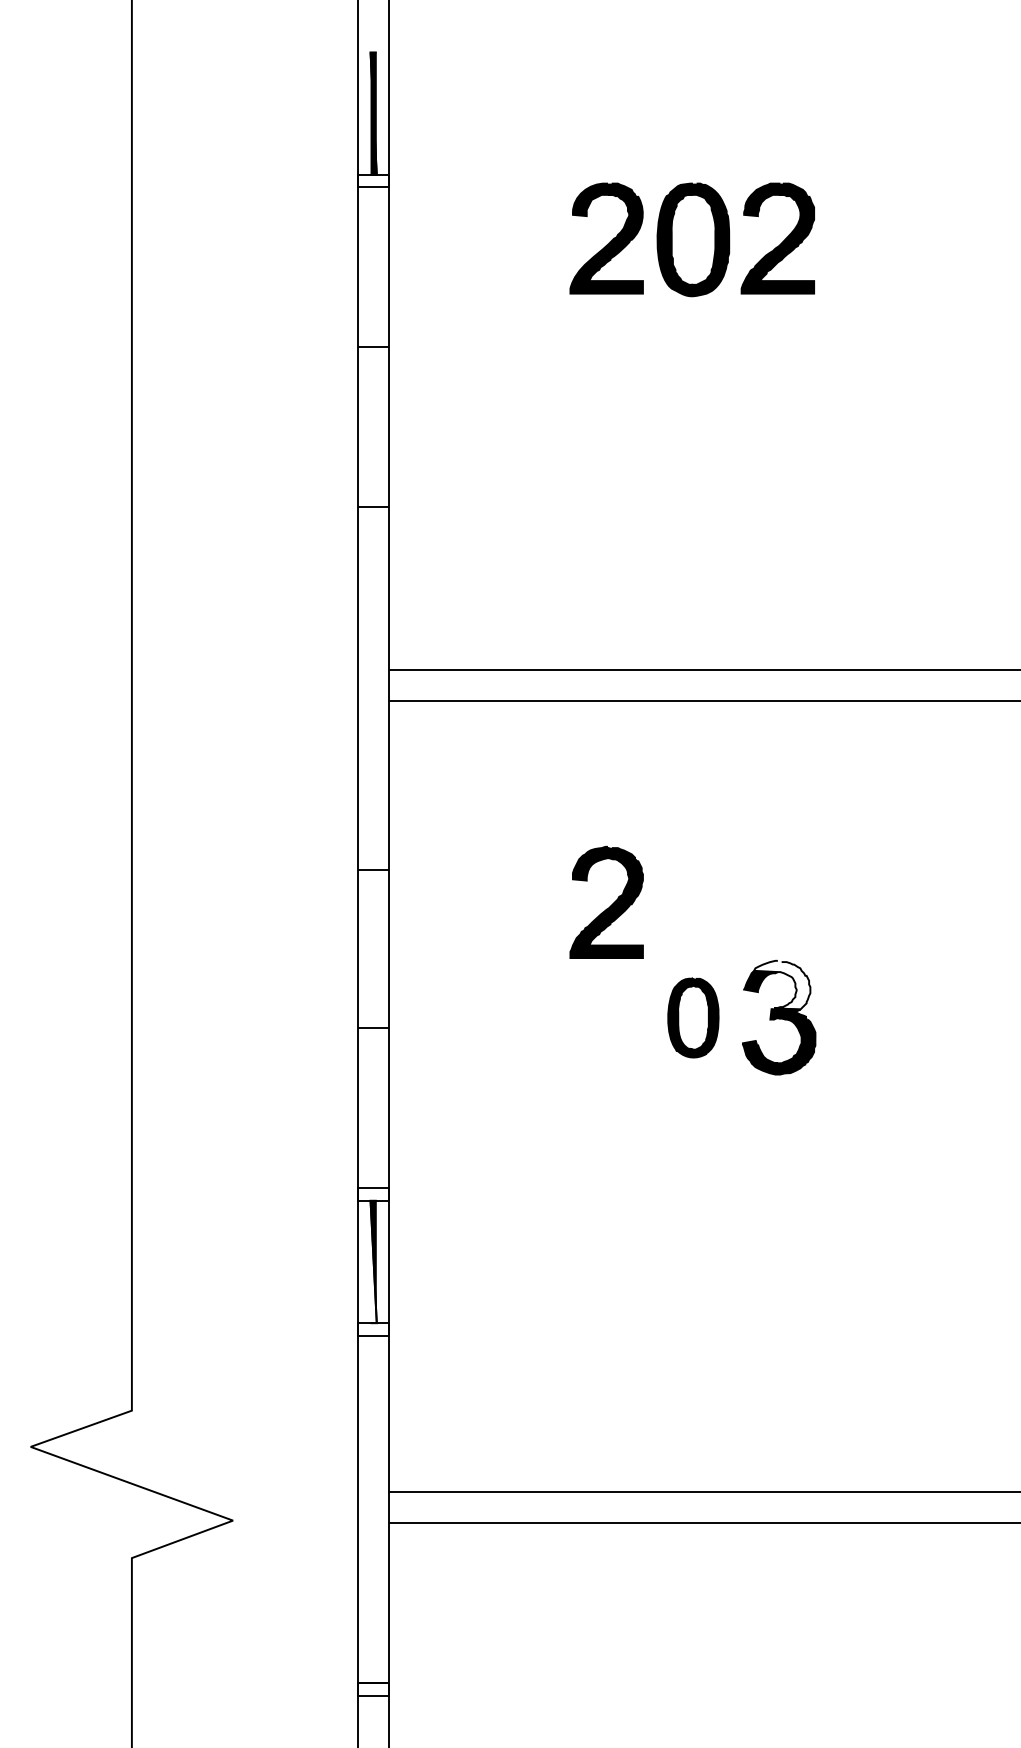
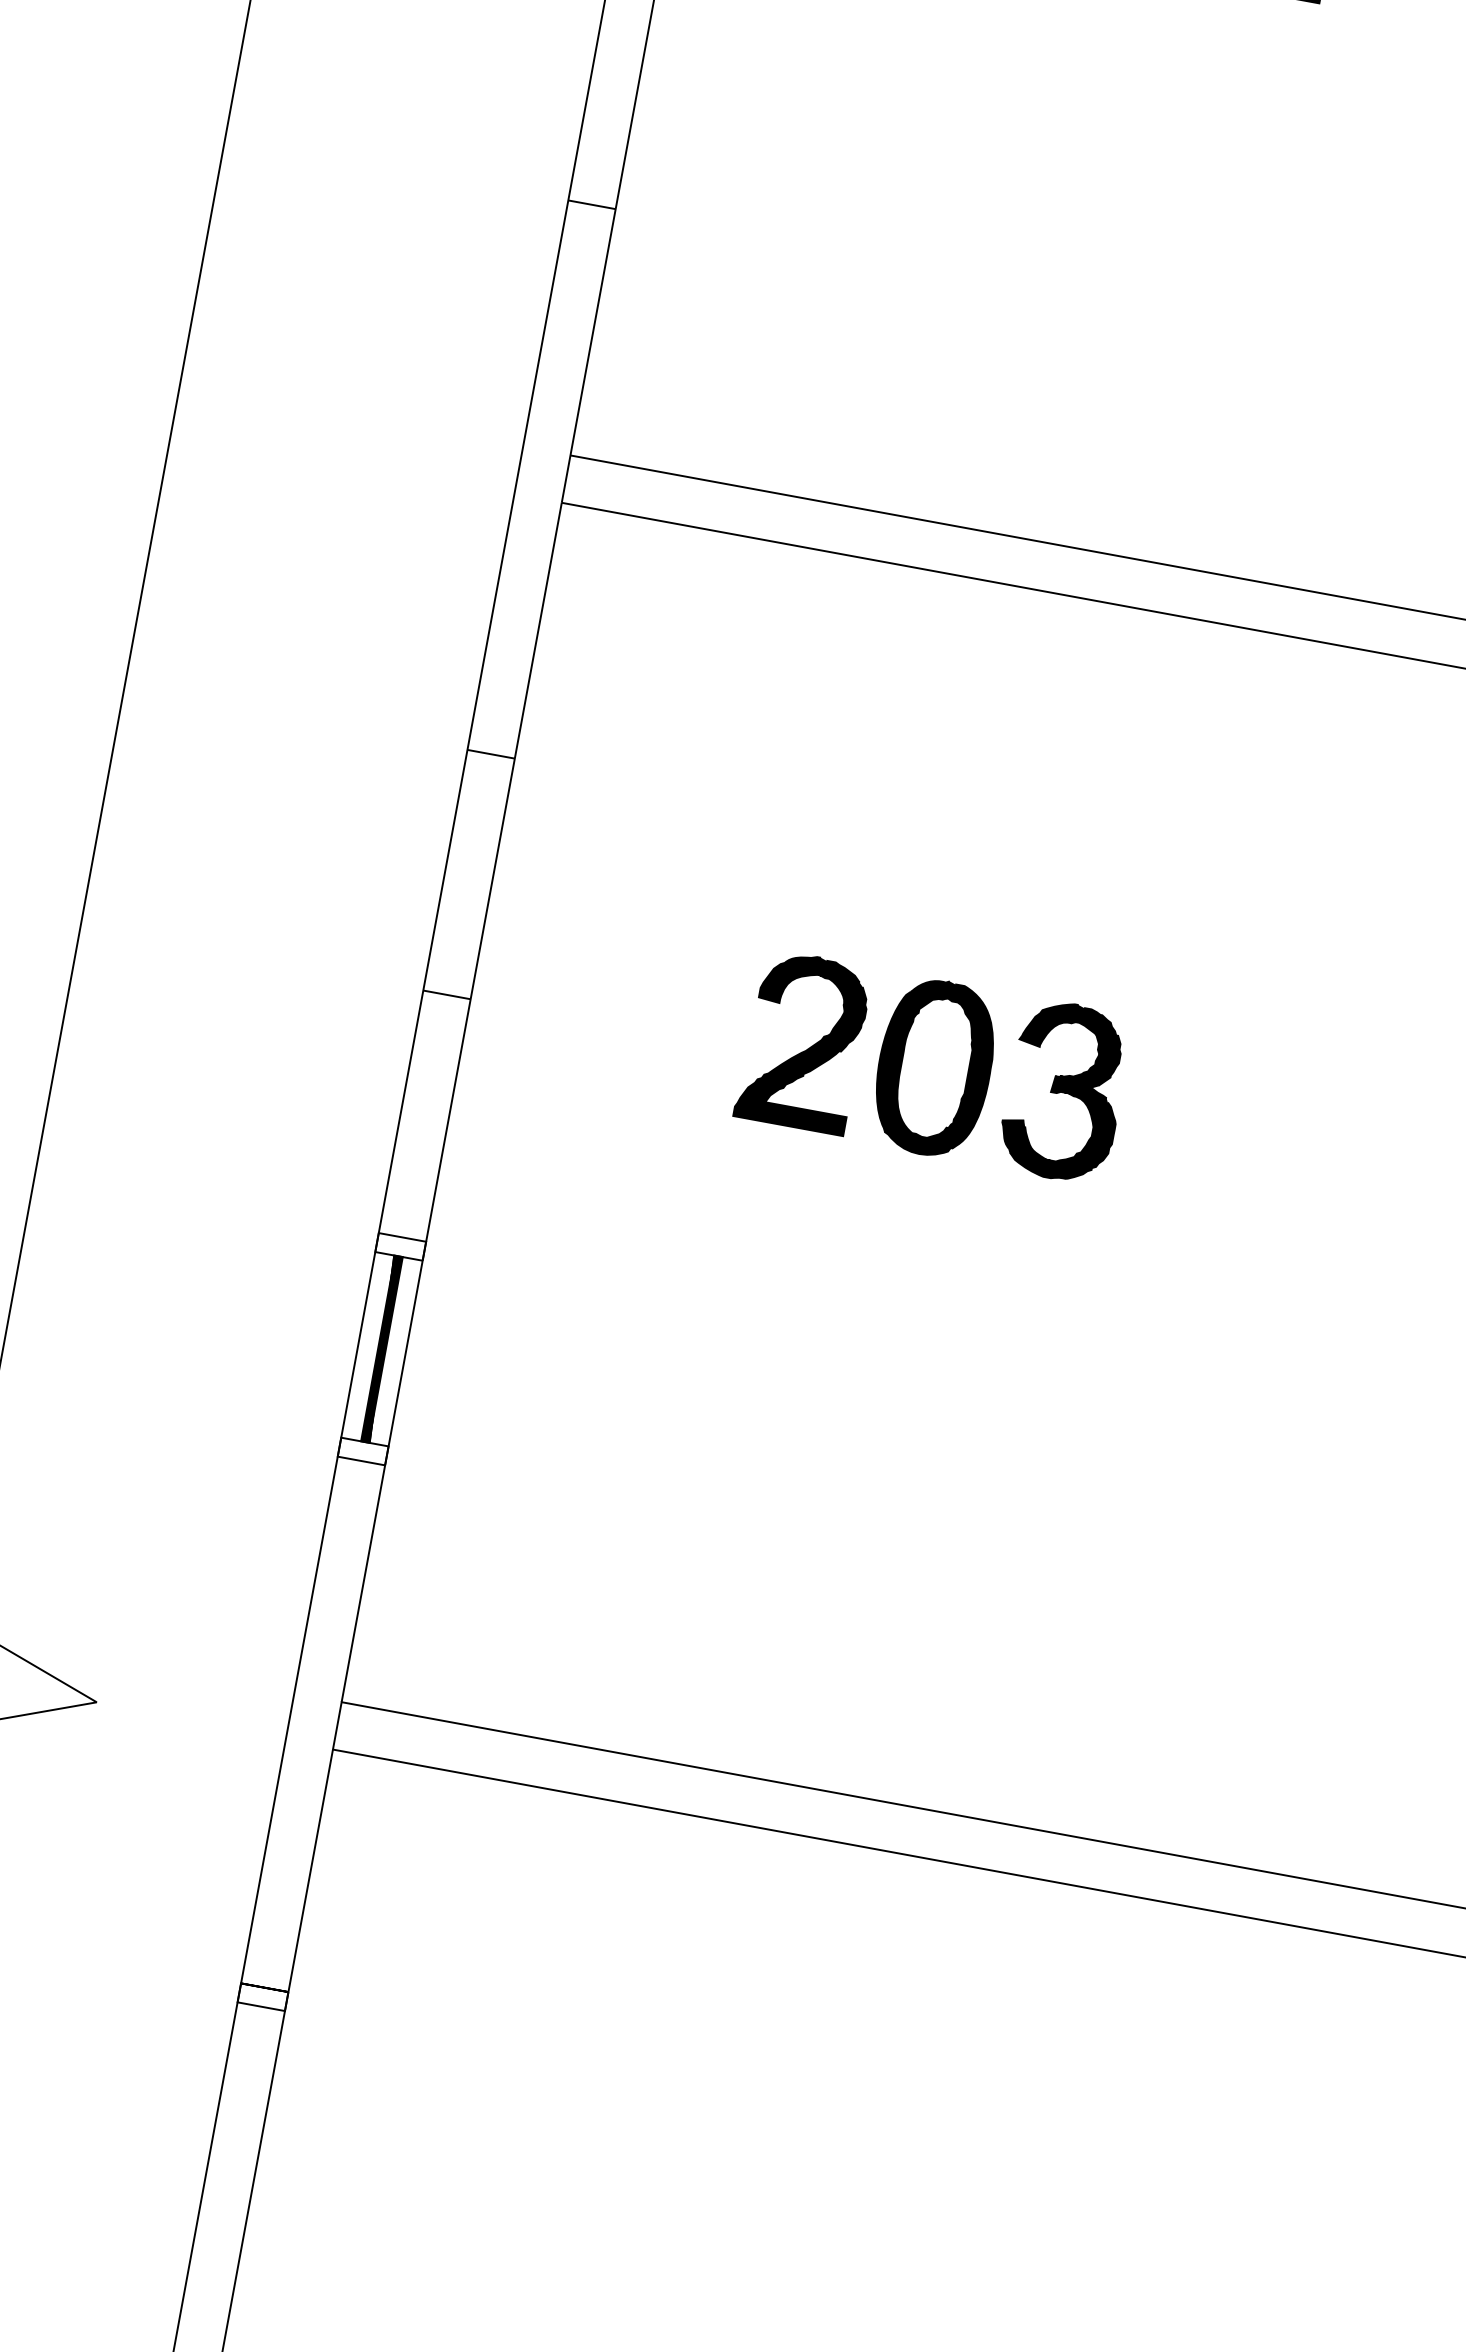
part: (606, 902) -> (803, 1041), moved
fill: (782, 984) -> (1079, 1042), added
part: (693, 1017) -> (934, 1067), size x1.43
fill: (373, 1261) -> (381, 1348), added

